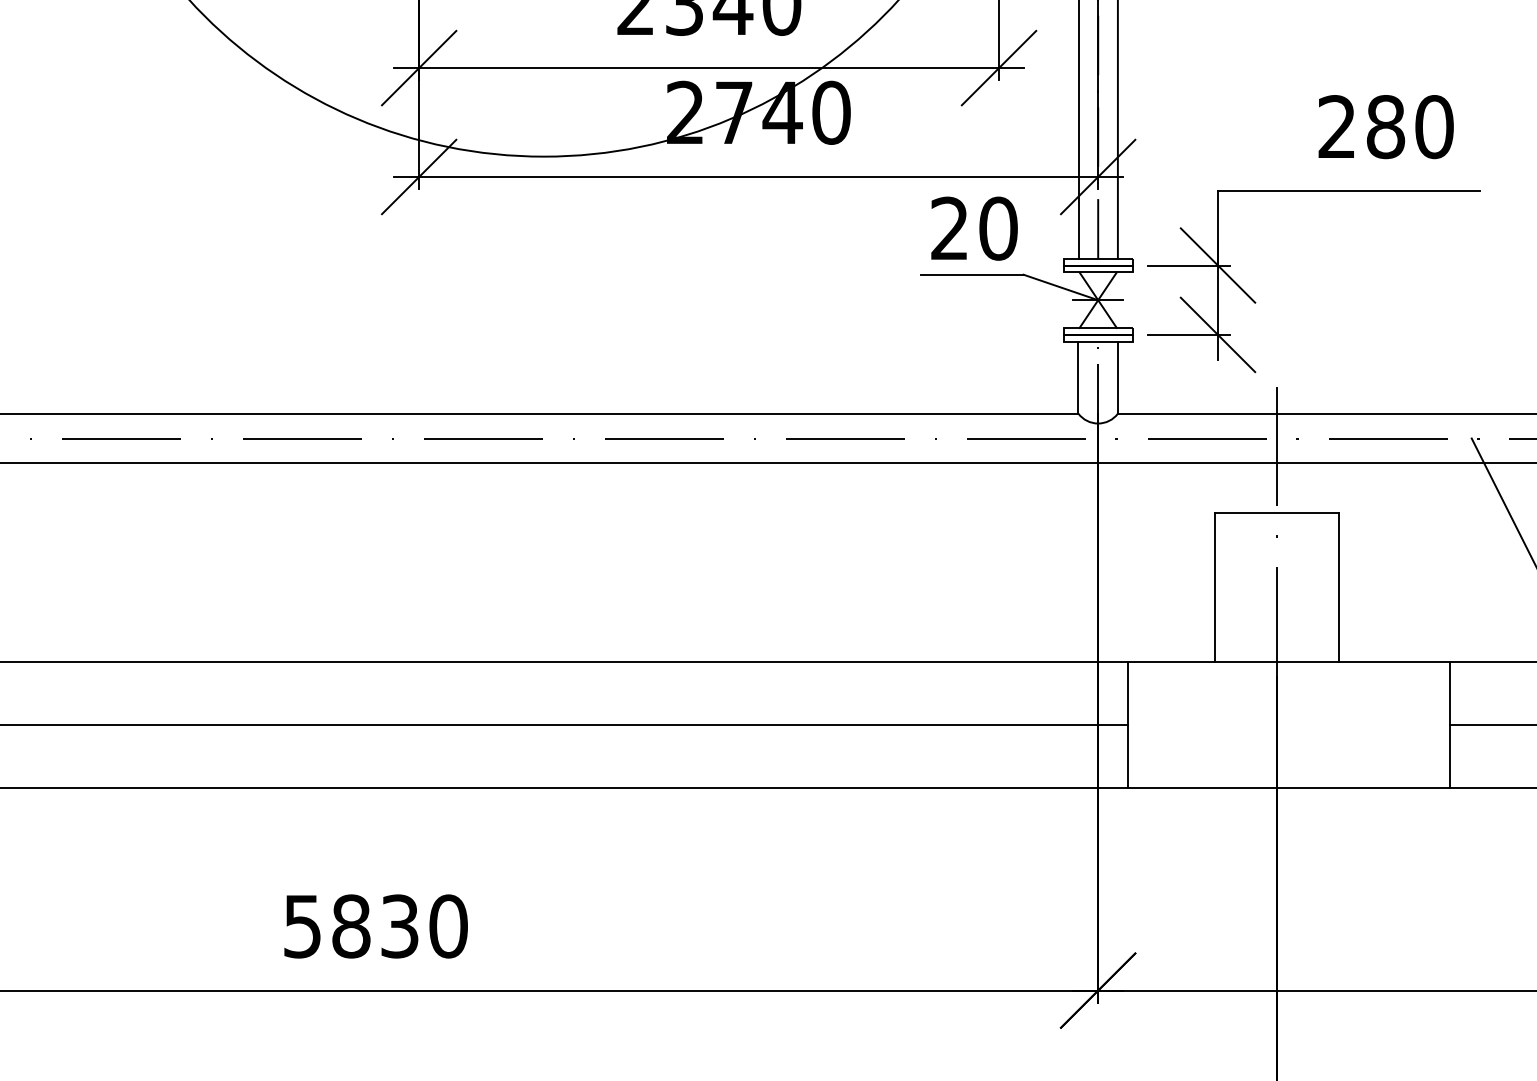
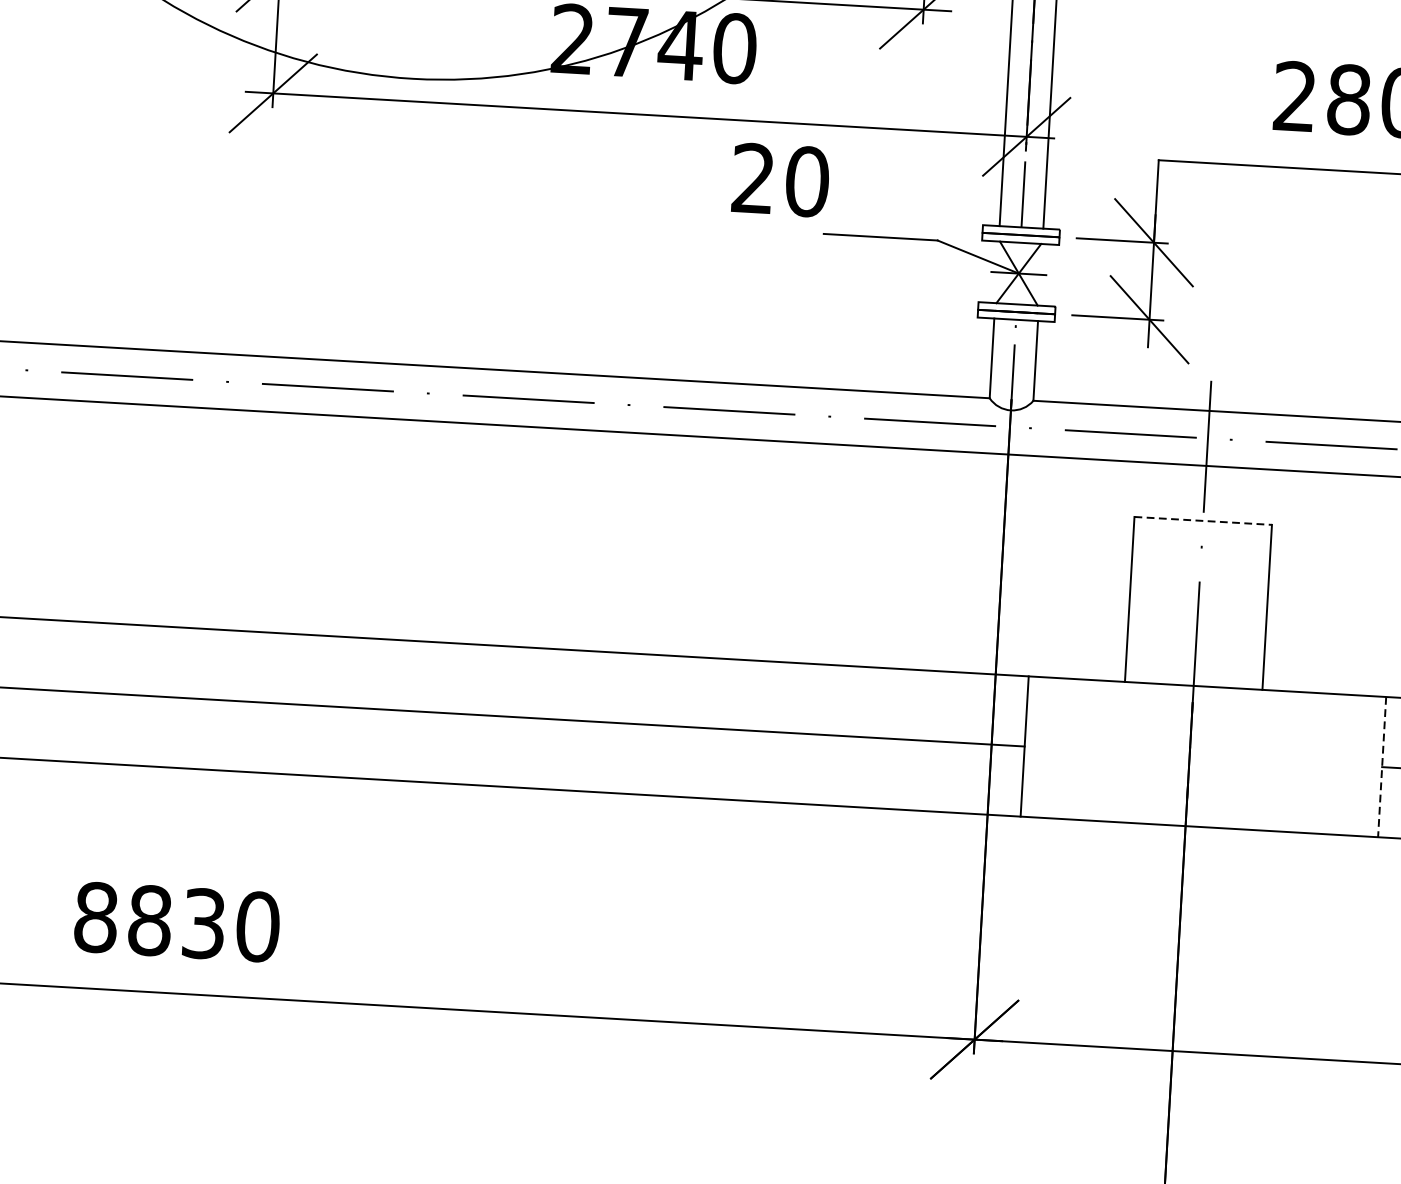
text: (974, 228) -> (780, 180), moved
line: (1276, 512) -> (1203, 520), solid -> dashed
line: (1450, 725) -> (1382, 767), solid -> dashed
text: (302, 926) -> (95, 917), 5830 -> 8830

